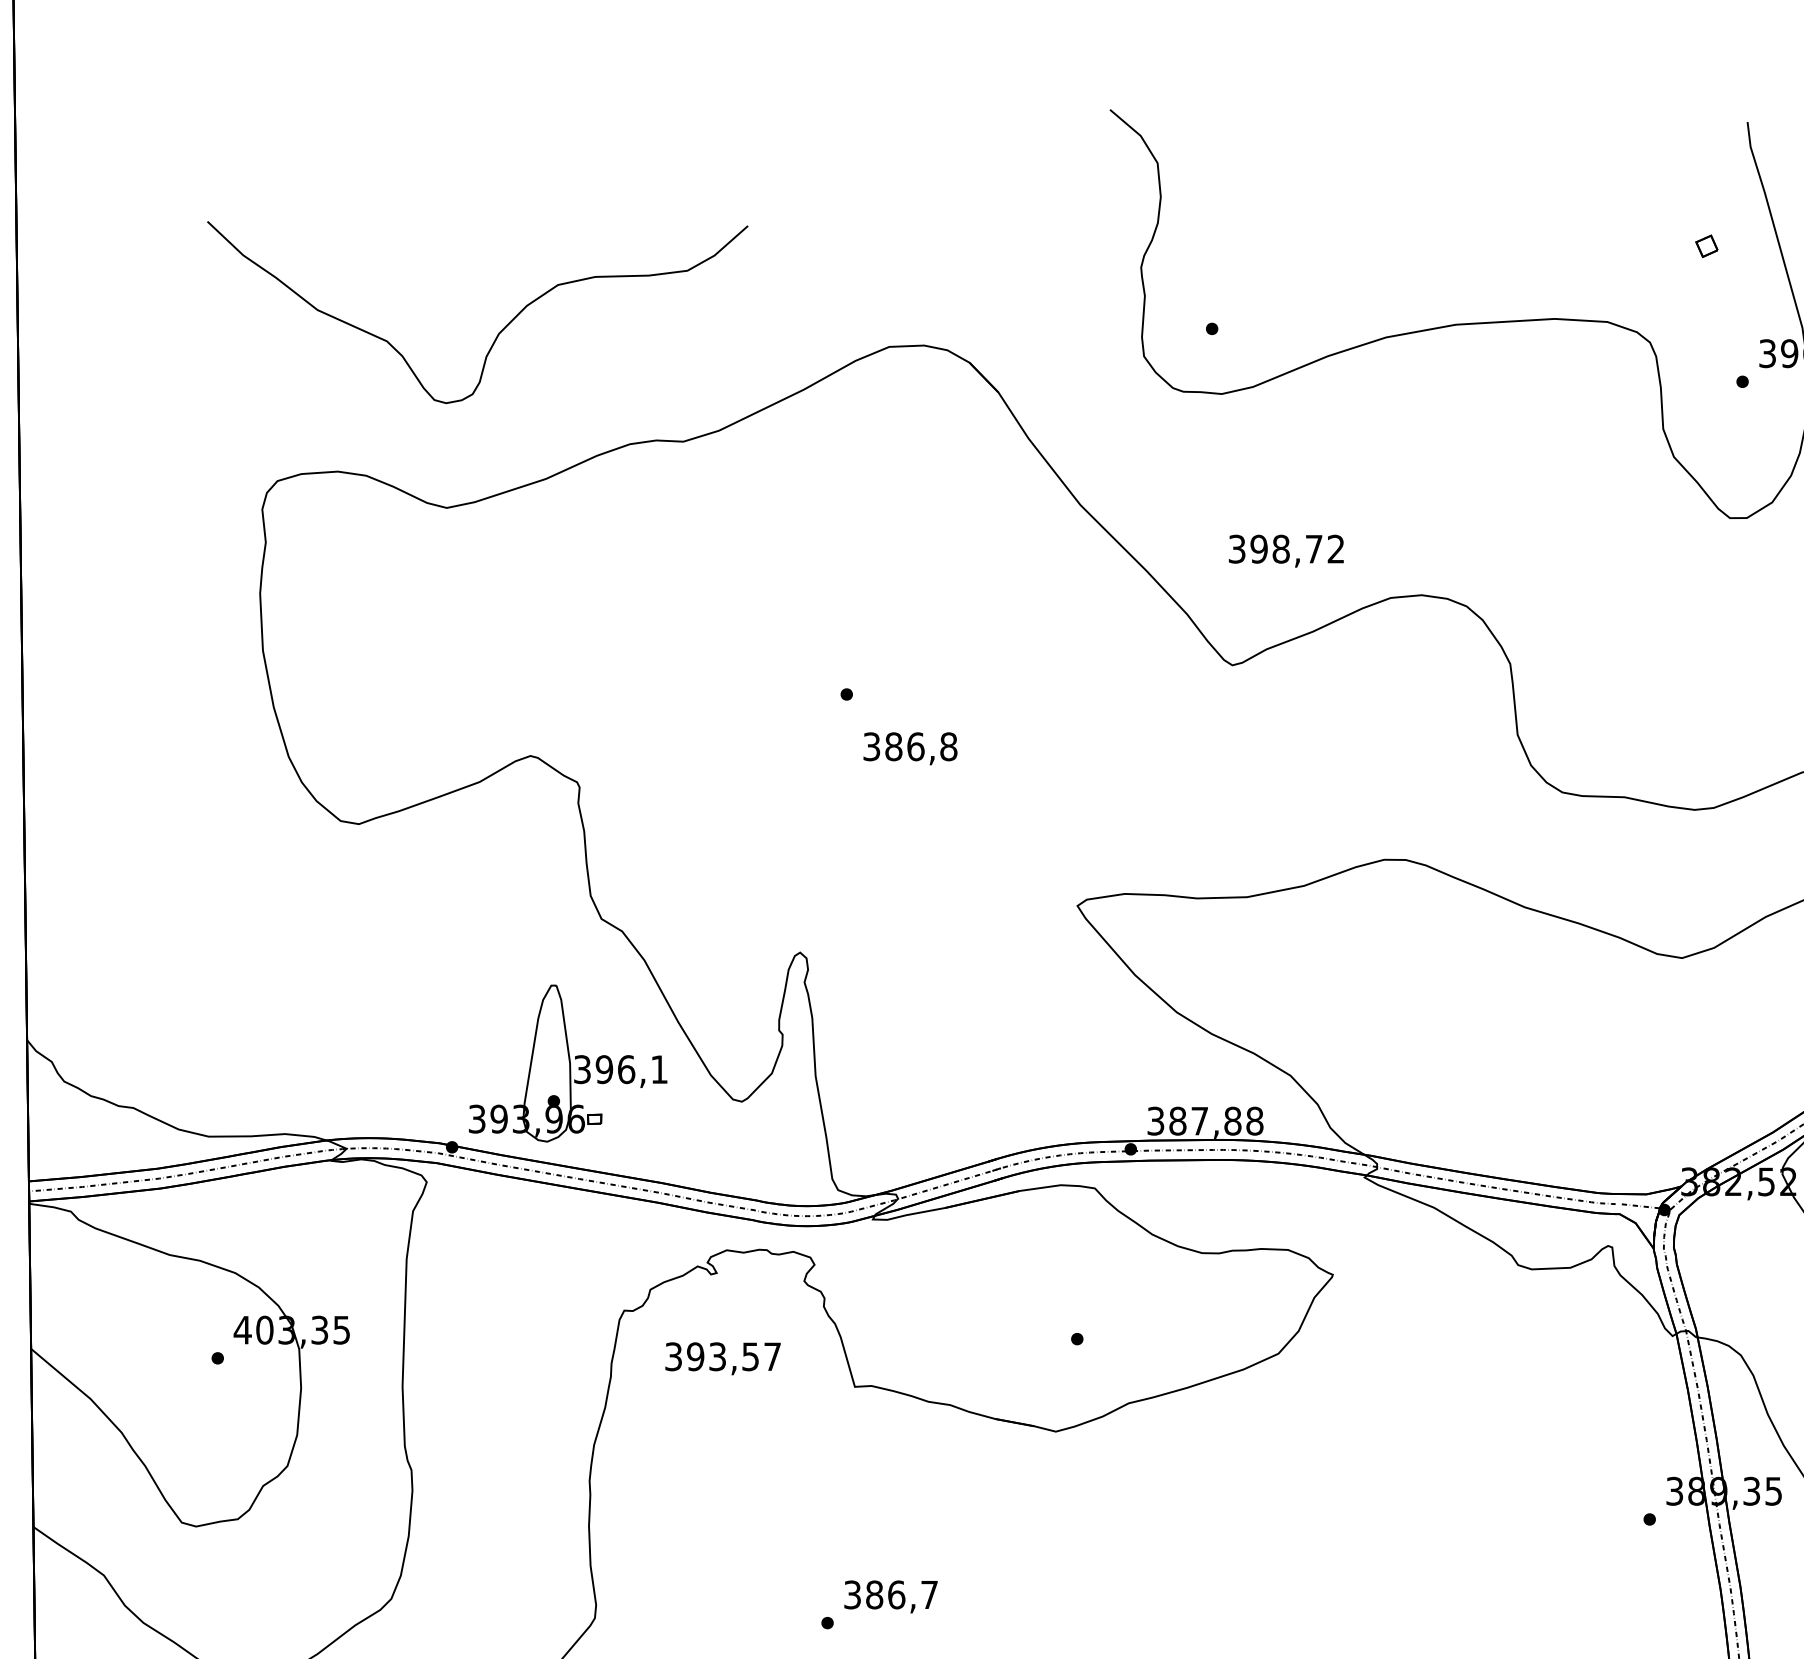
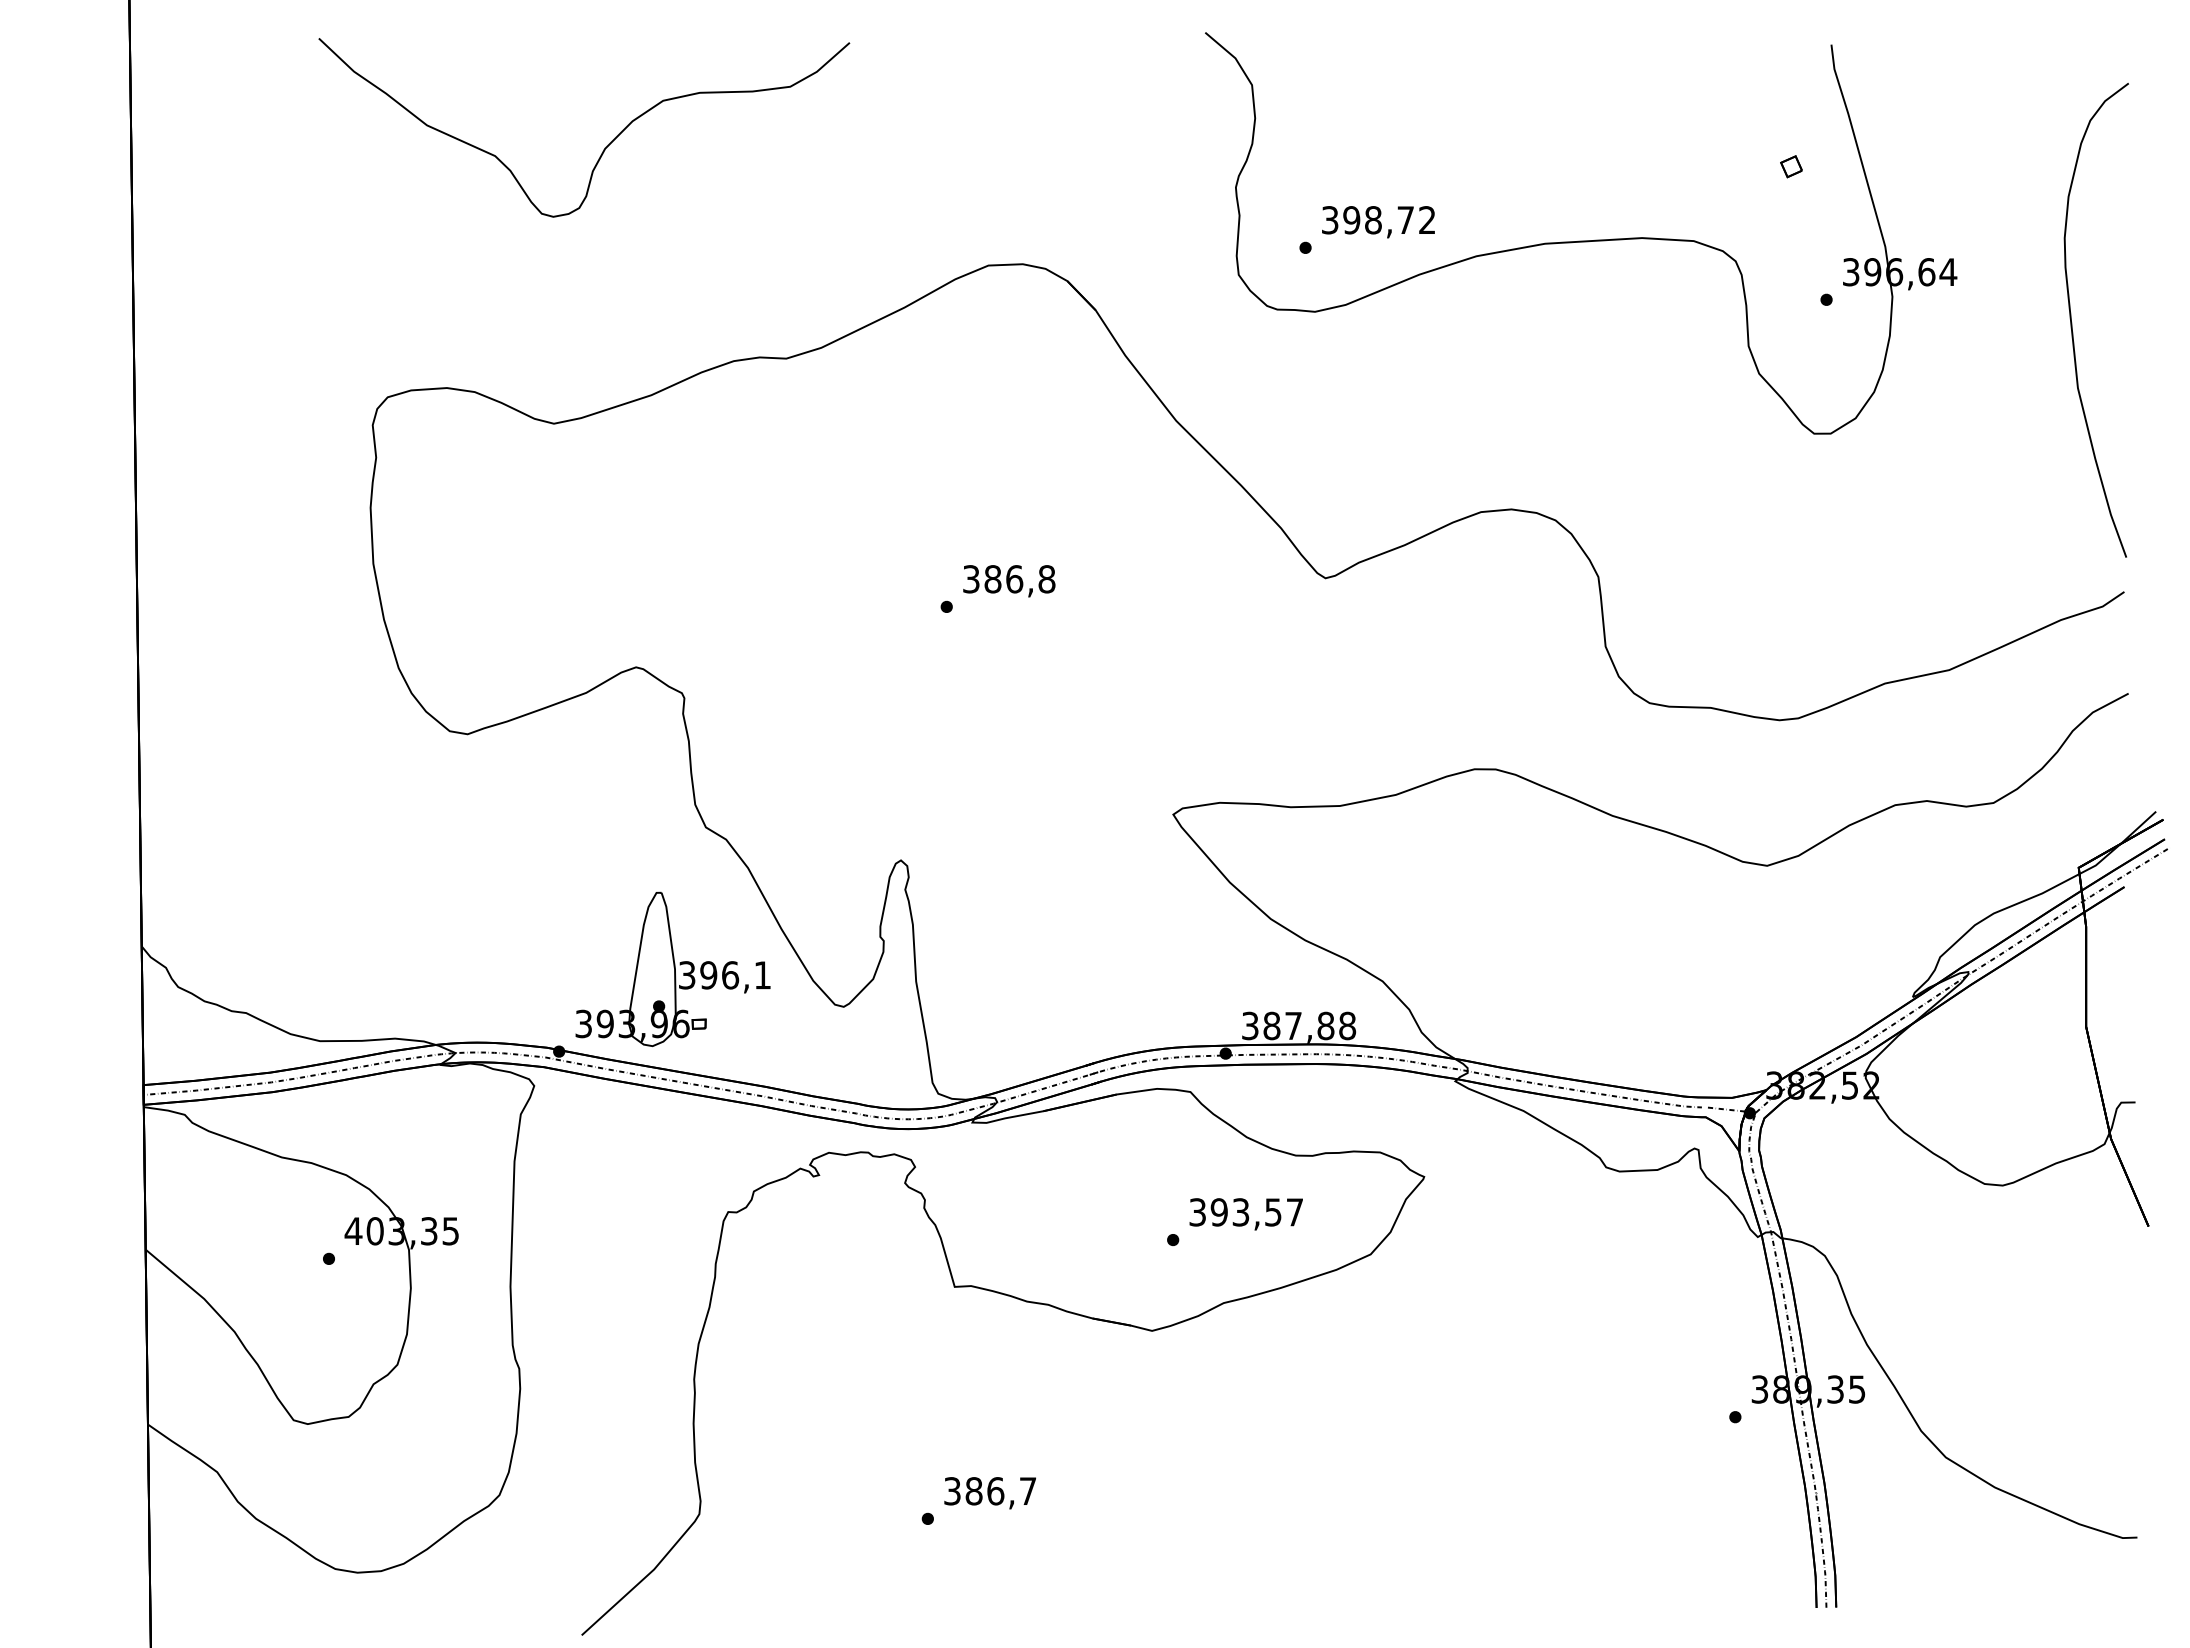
curve: (499, 332) -> (605, 147), moved
text: (1286, 551) -> (1378, 222), moved
text: (910, 749) -> (1009, 581), moved
text: (722, 1358) -> (1245, 1214), moved

